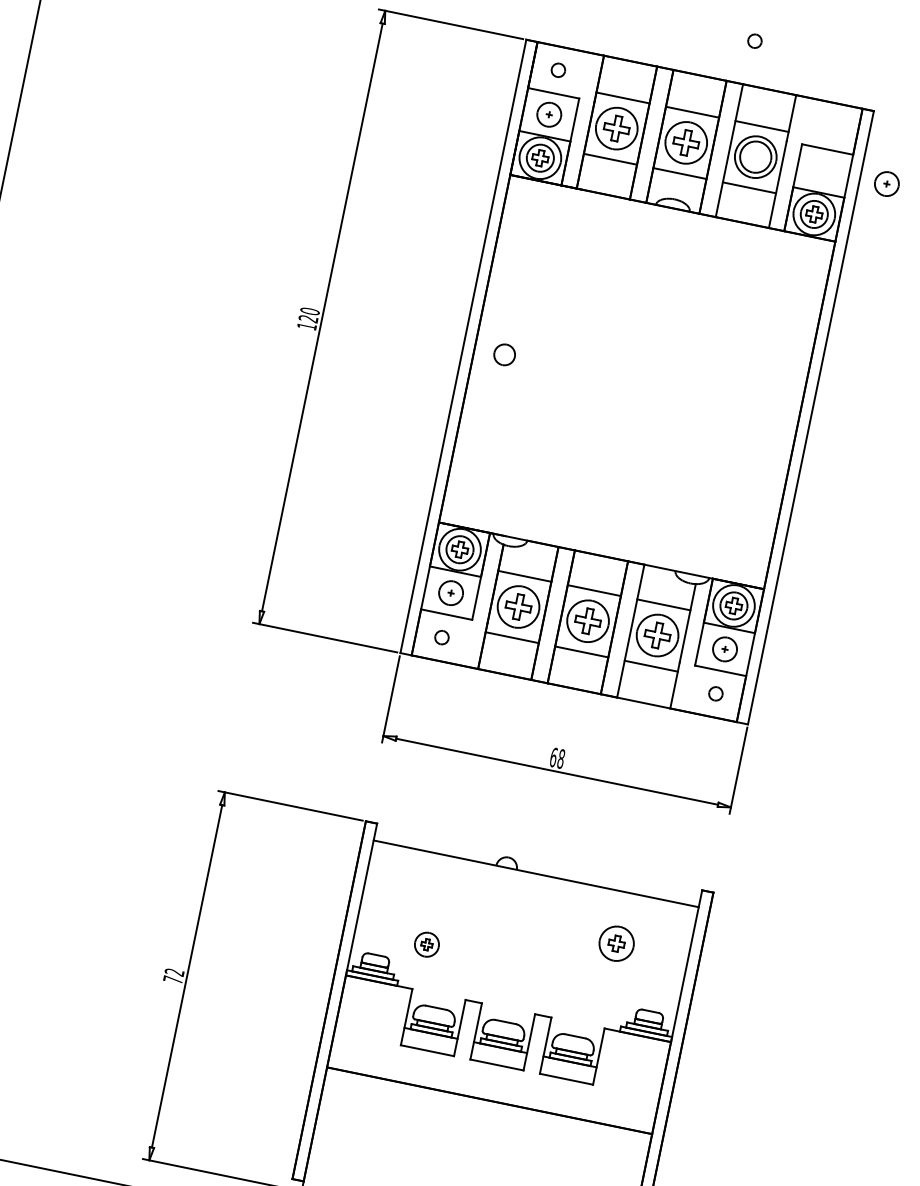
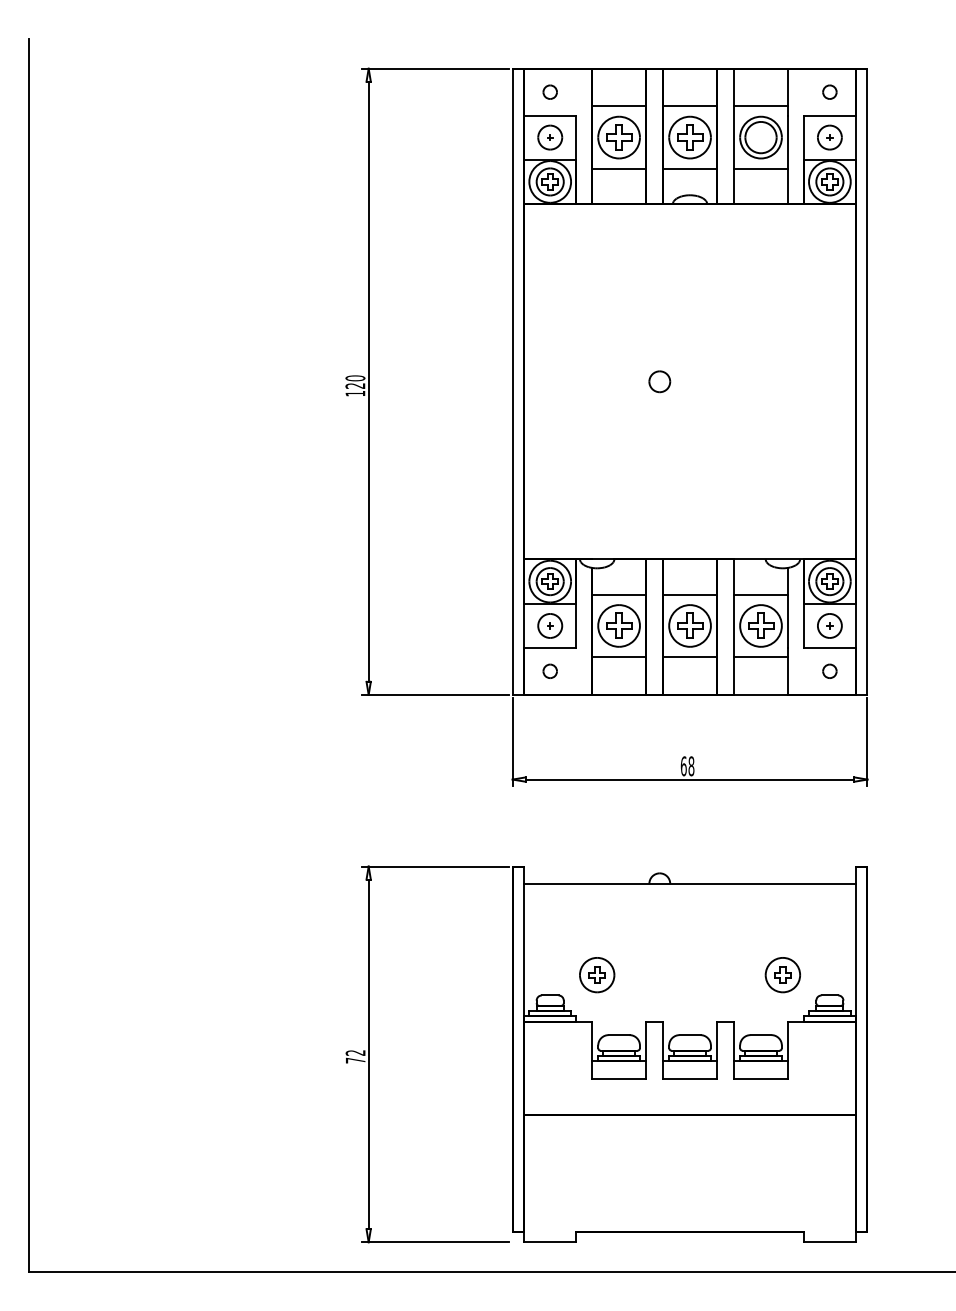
part: (754, 40) -> (829, 91), moved
part: (886, 183) -> (829, 137), moved
part: (504, 354) -> (659, 381), moved
part: (616, 944) -> (782, 975), moved
part: (427, 945) -> (597, 975), size x1.43

